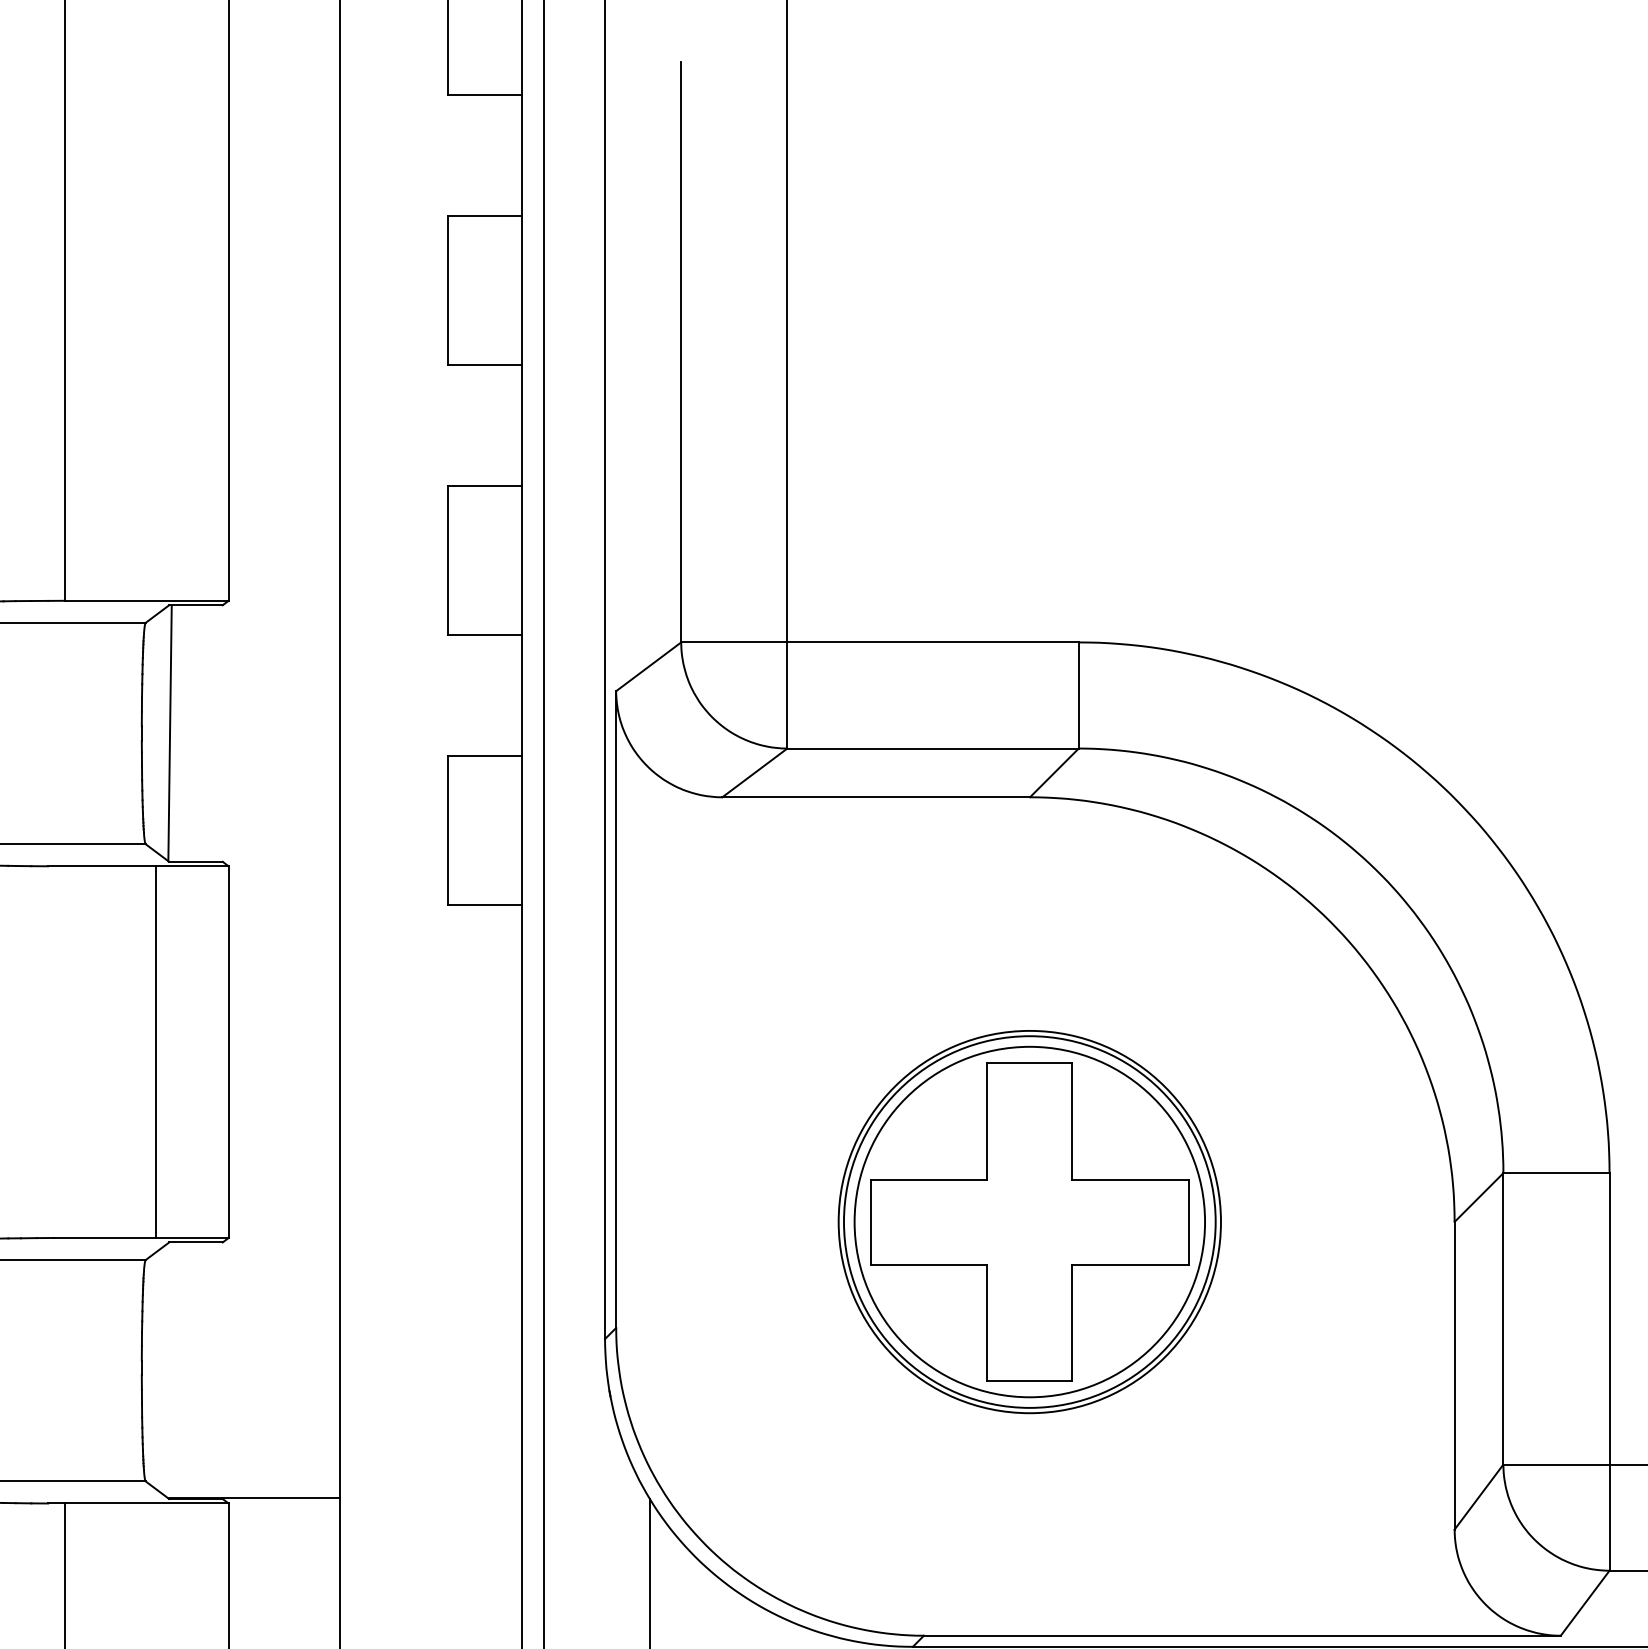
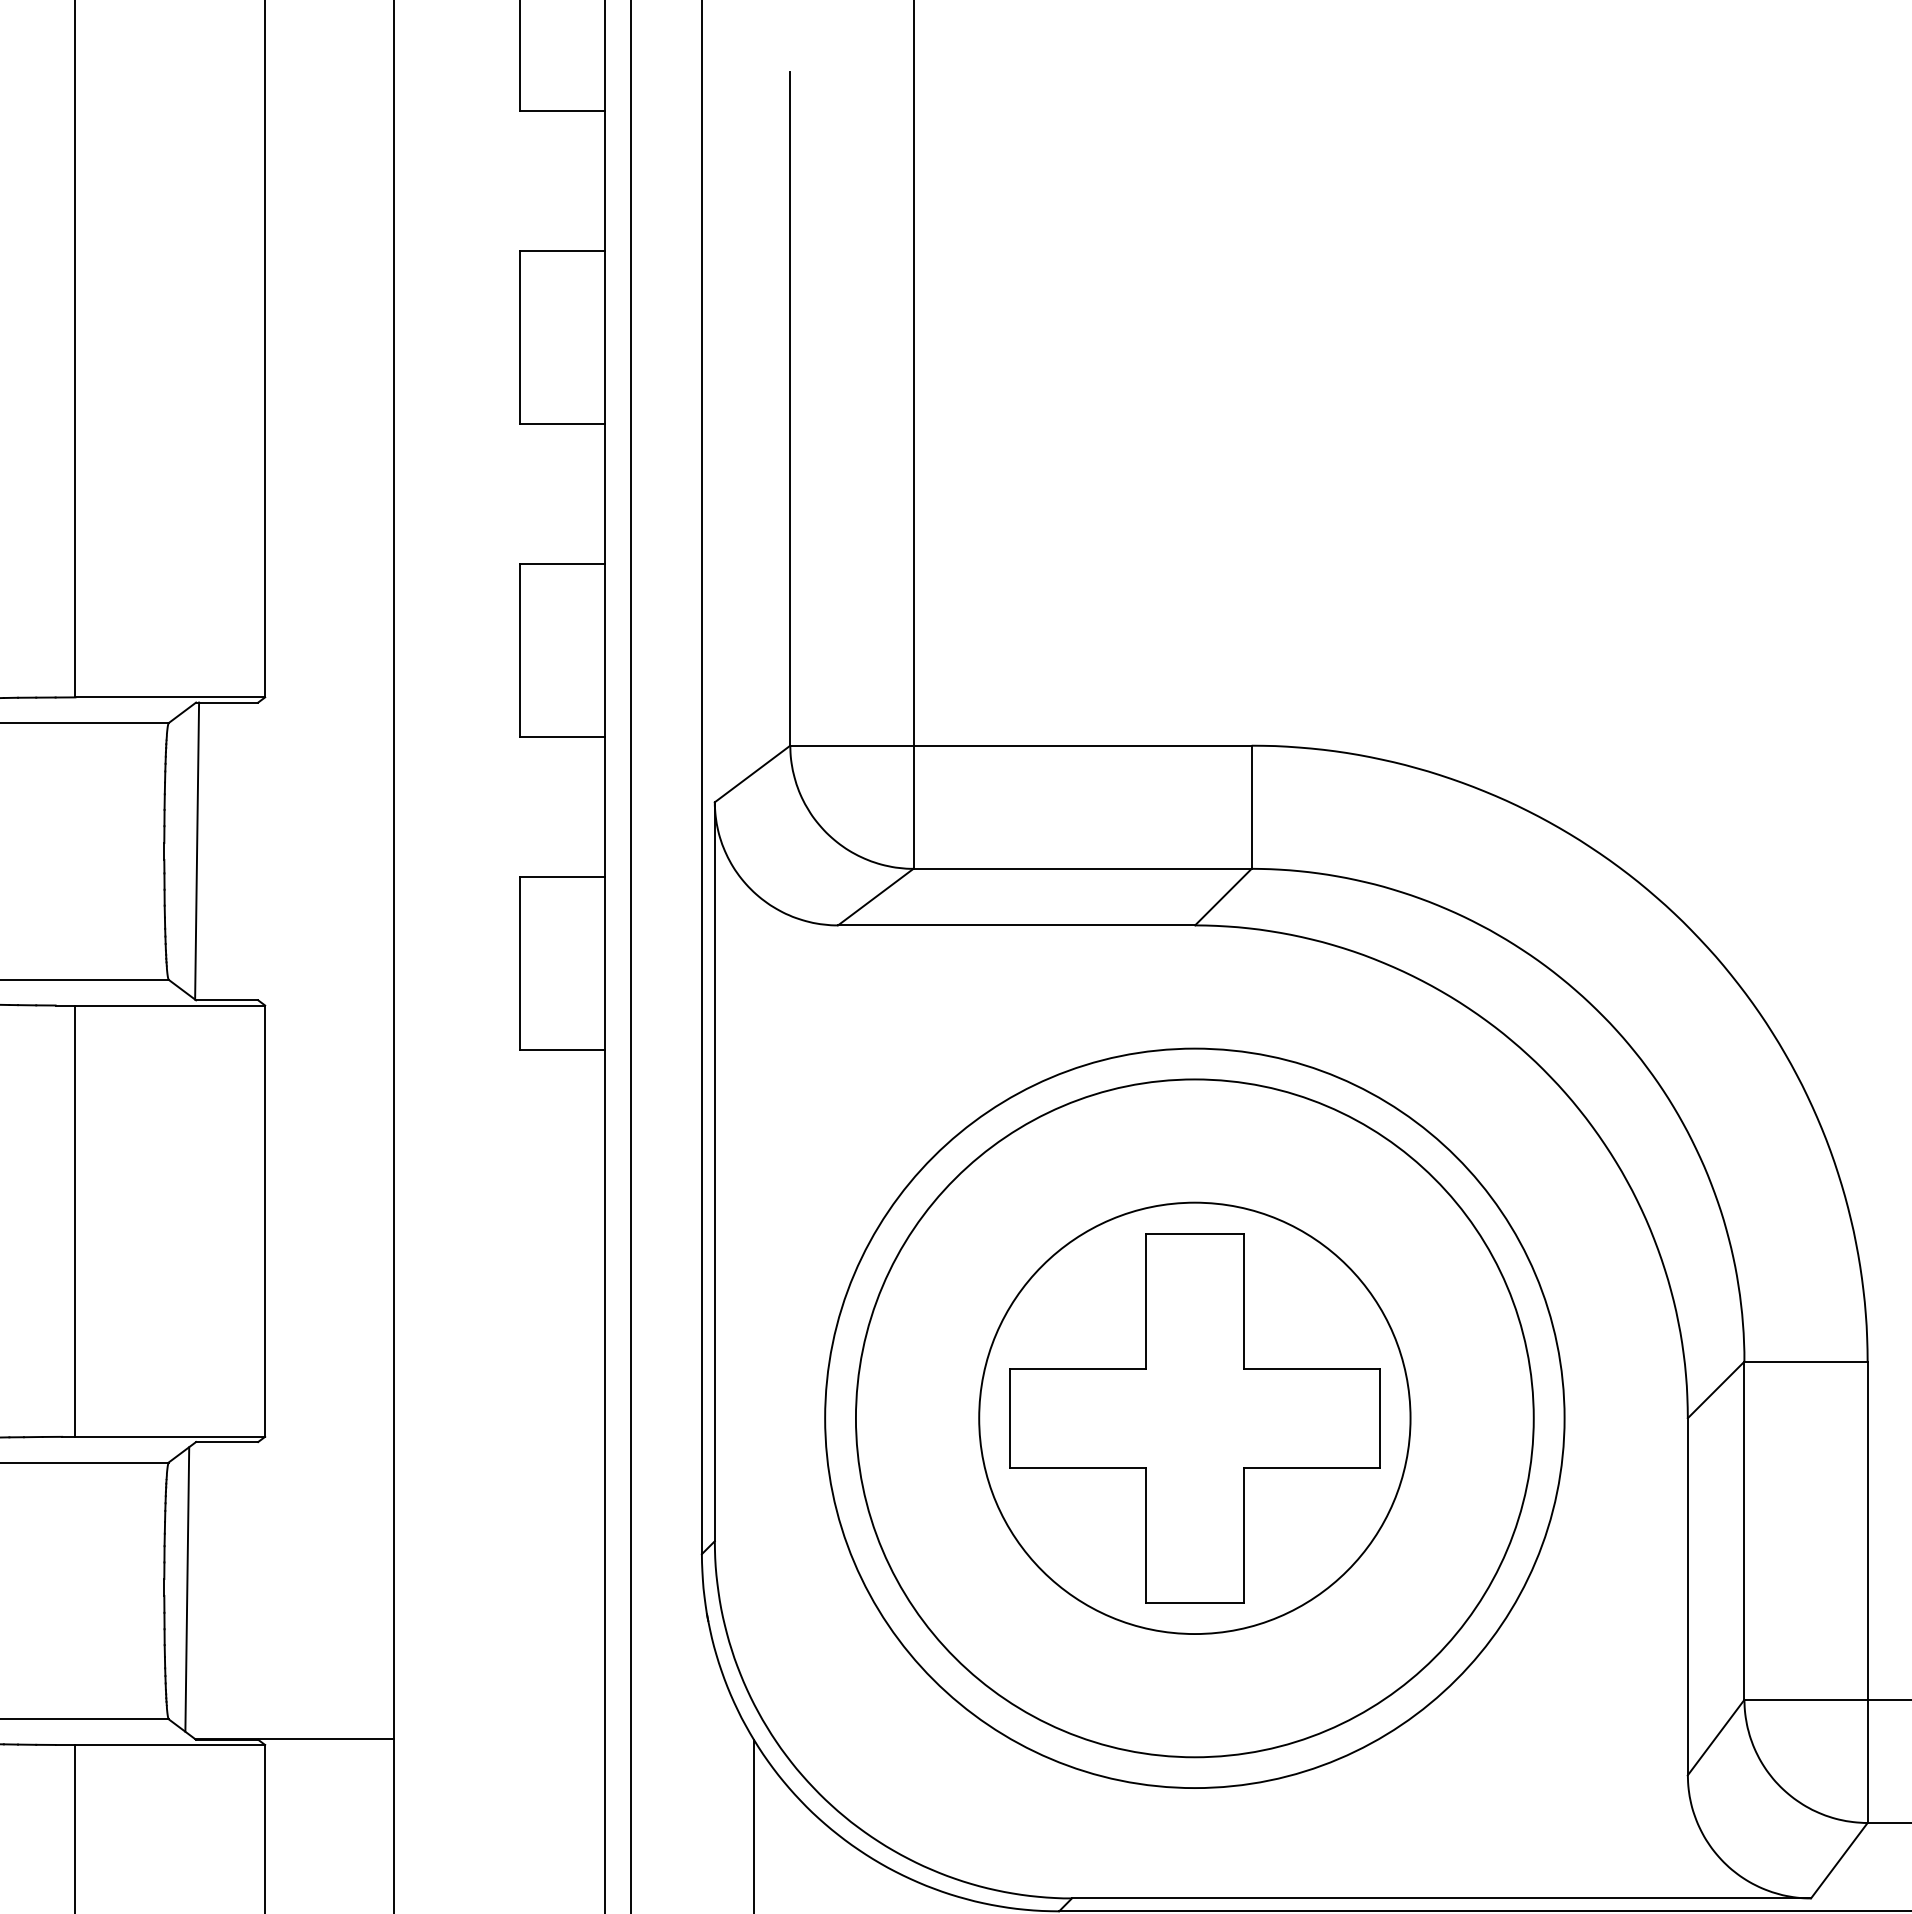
line: (155, 1051) -> (75, 1220), moved
circle: (1029, 1222) -> (1194, 1418), size x1.67
circle: (1029, 1222) -> (1194, 1418), size x1.67
line: (161, 1369) -> (187, 1589), added

